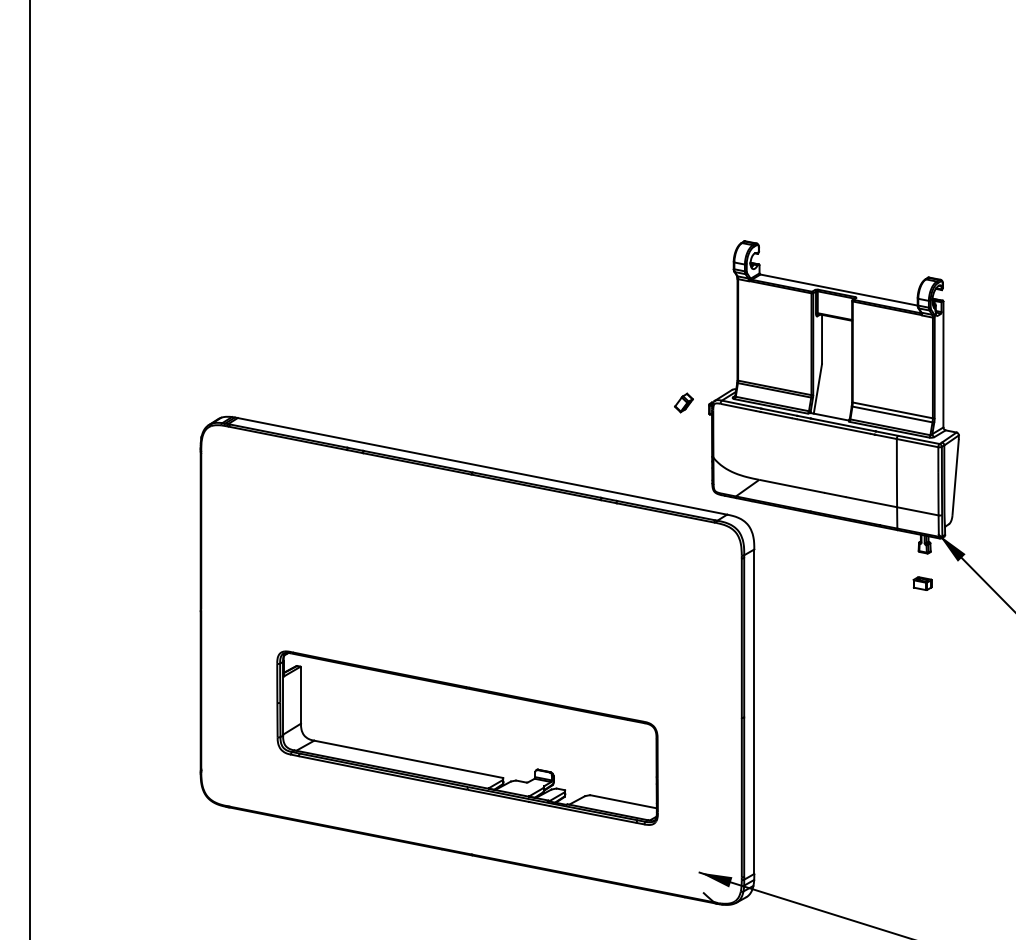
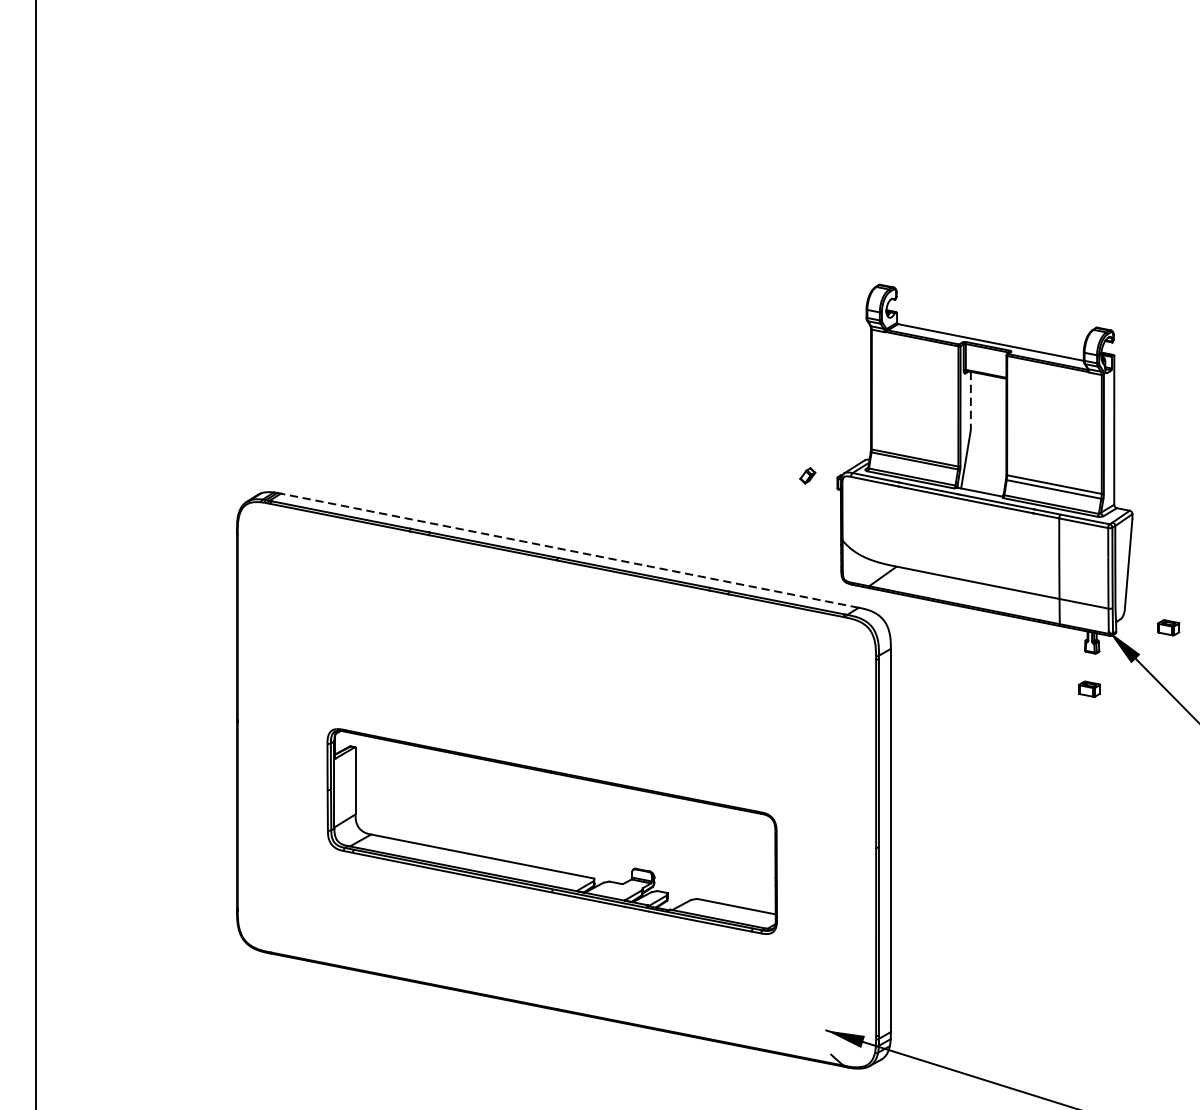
line: (822, 339) -> (971, 400), solid -> dashed
part: (683, 402) -> (807, 475), size x0.7
line: (481, 466) -> (568, 550), solid -> dashed
part: (989, 531) -> (1168, 627), added
part: (467, 737) -> (552, 830), moved

